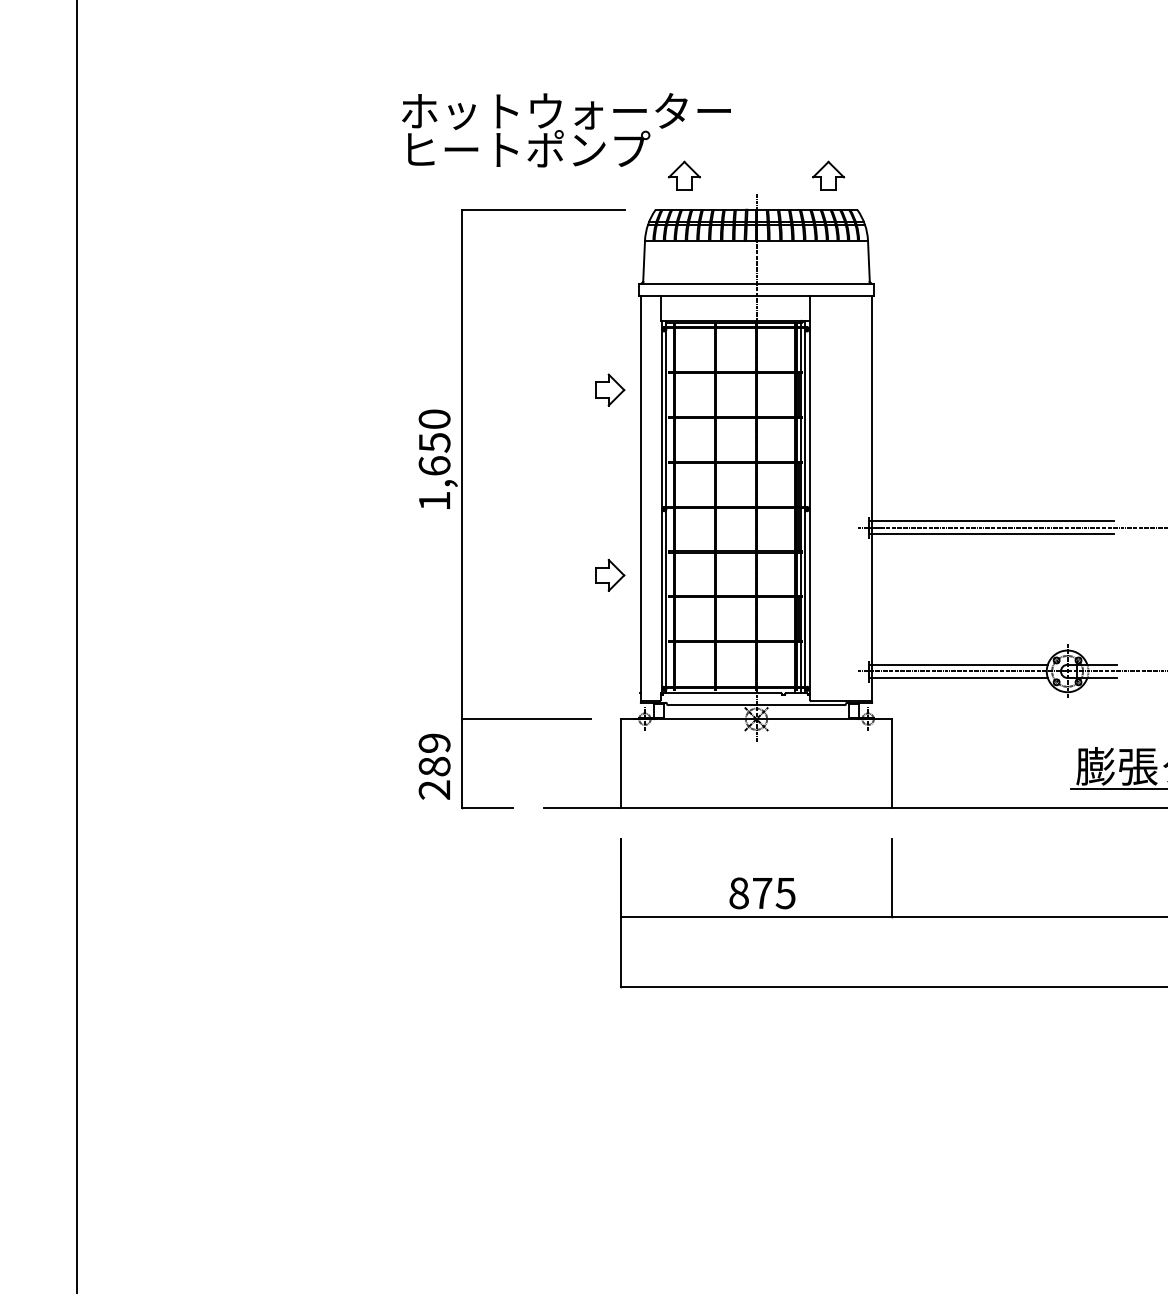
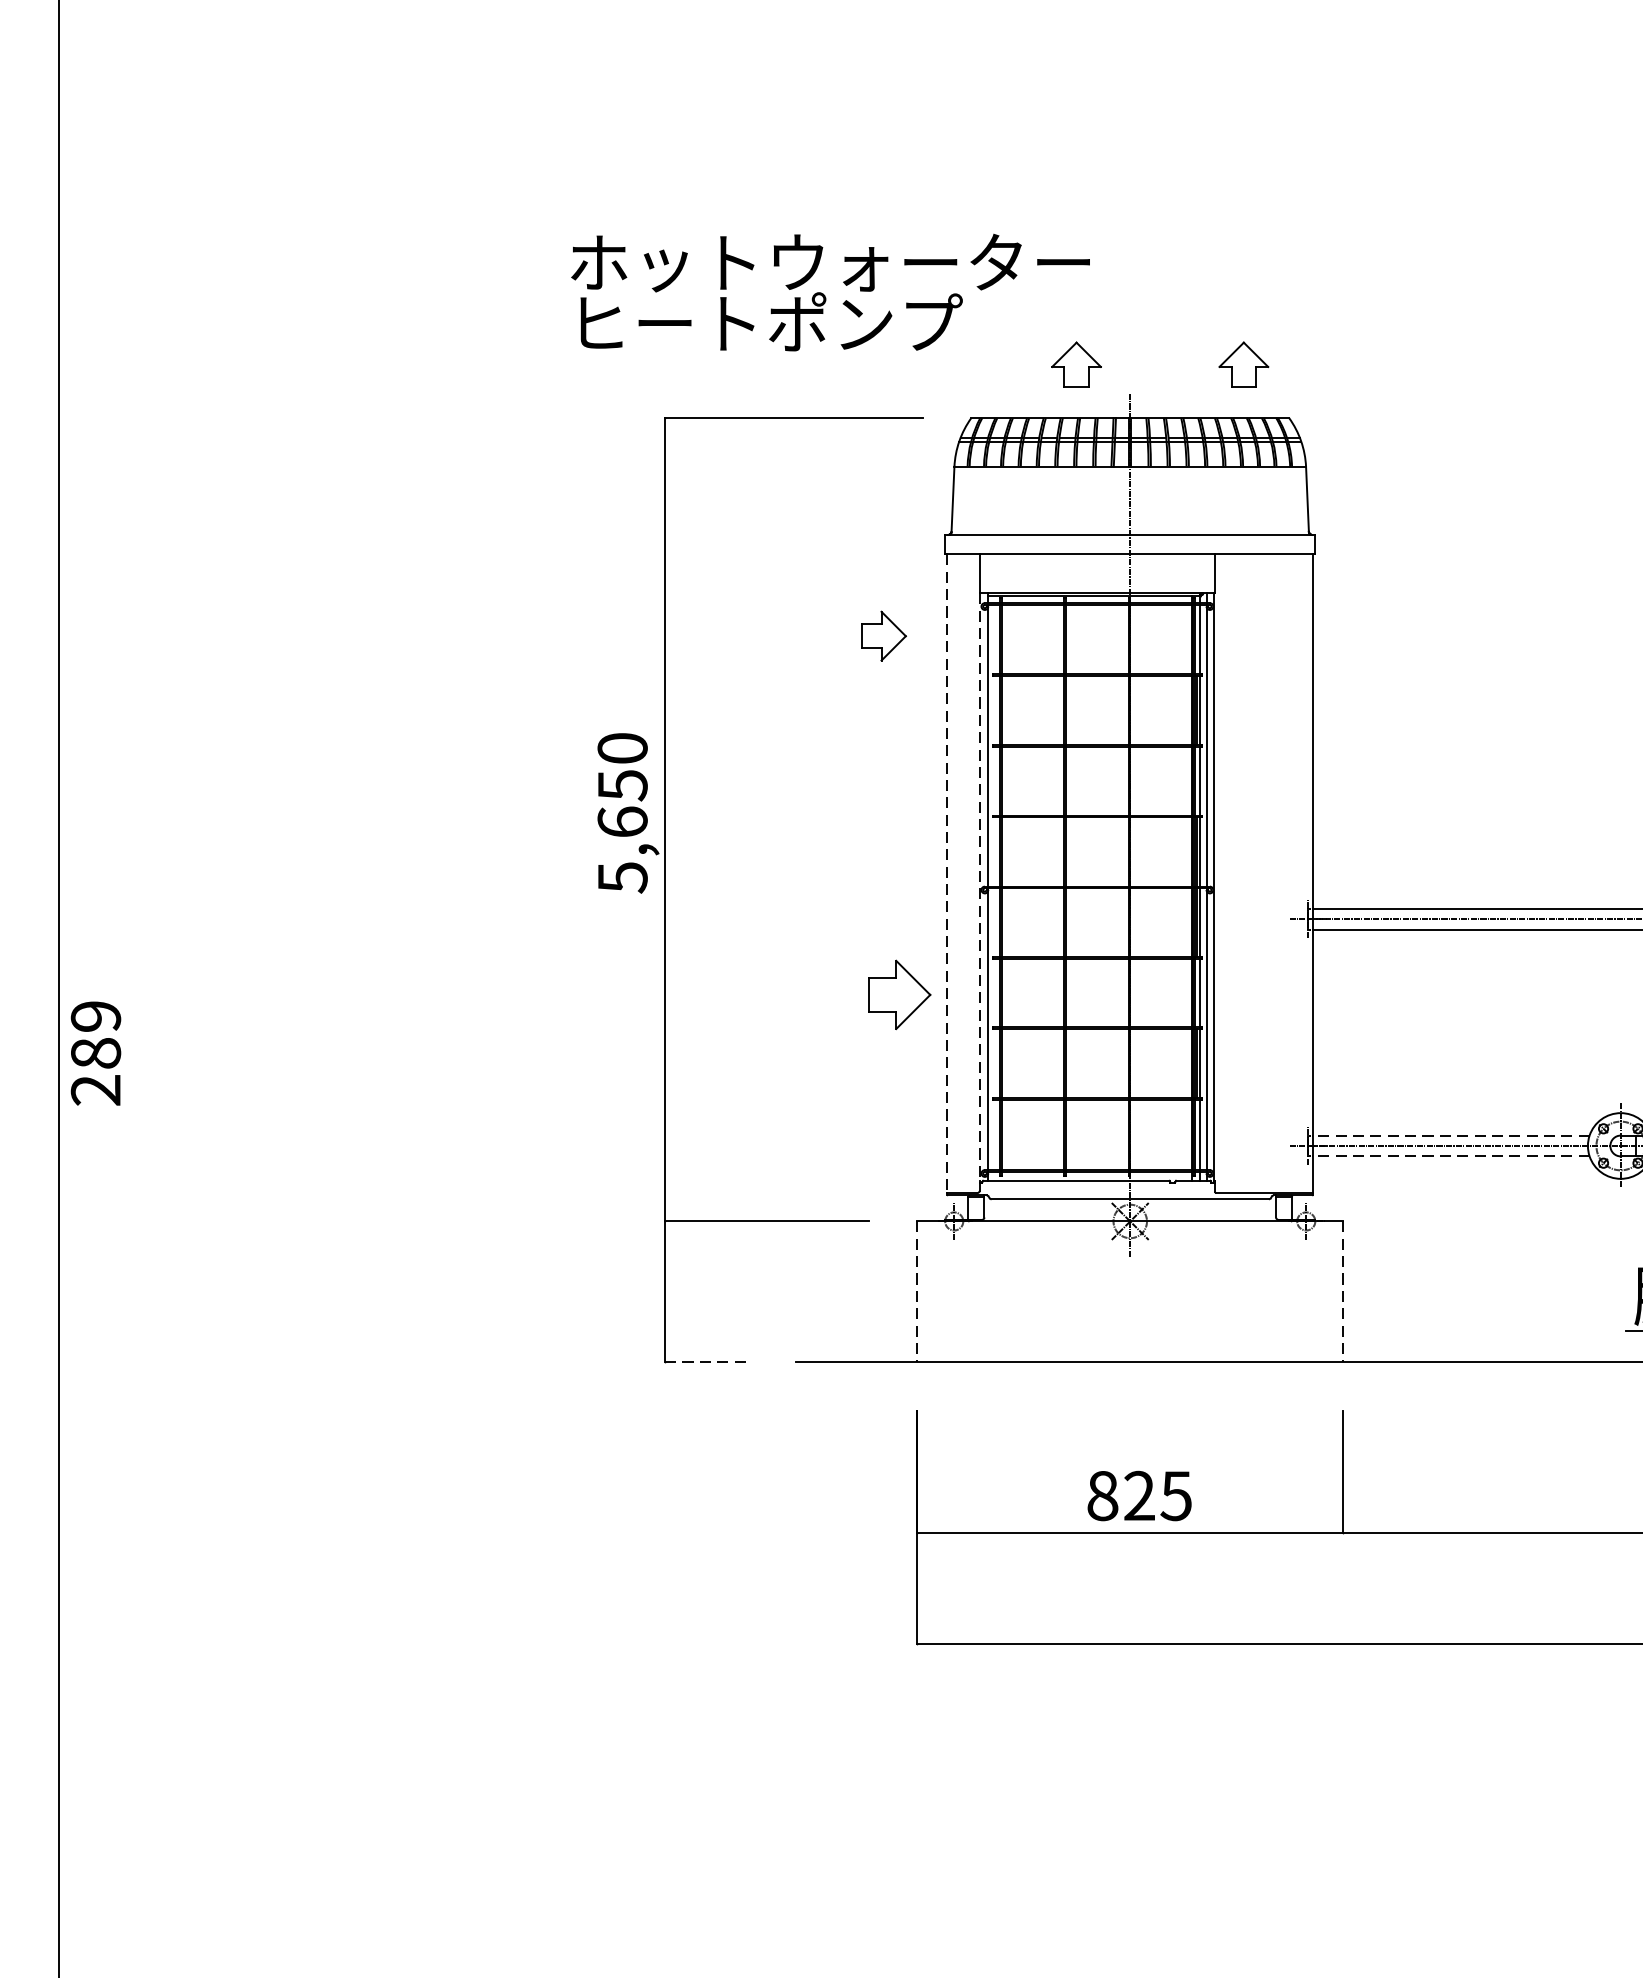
part: (684, 175) -> (1076, 364), moved
part: (610, 389) -> (884, 635), moved
line: (640, 499) -> (947, 874), solid -> dashed
text: (434, 501) -> (622, 878), 1,650 -> 5,650
line: (661, 508) -> (980, 889), solid -> dashed
part: (610, 574) -> (899, 993), size x1.4
line: (960, 664) -> (1451, 1135), solid -> dashed
line: (960, 677) -> (1451, 1155), solid -> dashed
line: (621, 763) -> (917, 1291), solid -> dashed
line: (891, 763) -> (1343, 1291), solid -> dashed
text: (434, 766) -> (95, 1053), moved
line: (487, 808) -> (706, 1362), solid -> dashed
text: (762, 892) -> (1139, 1494), 875 -> 825

